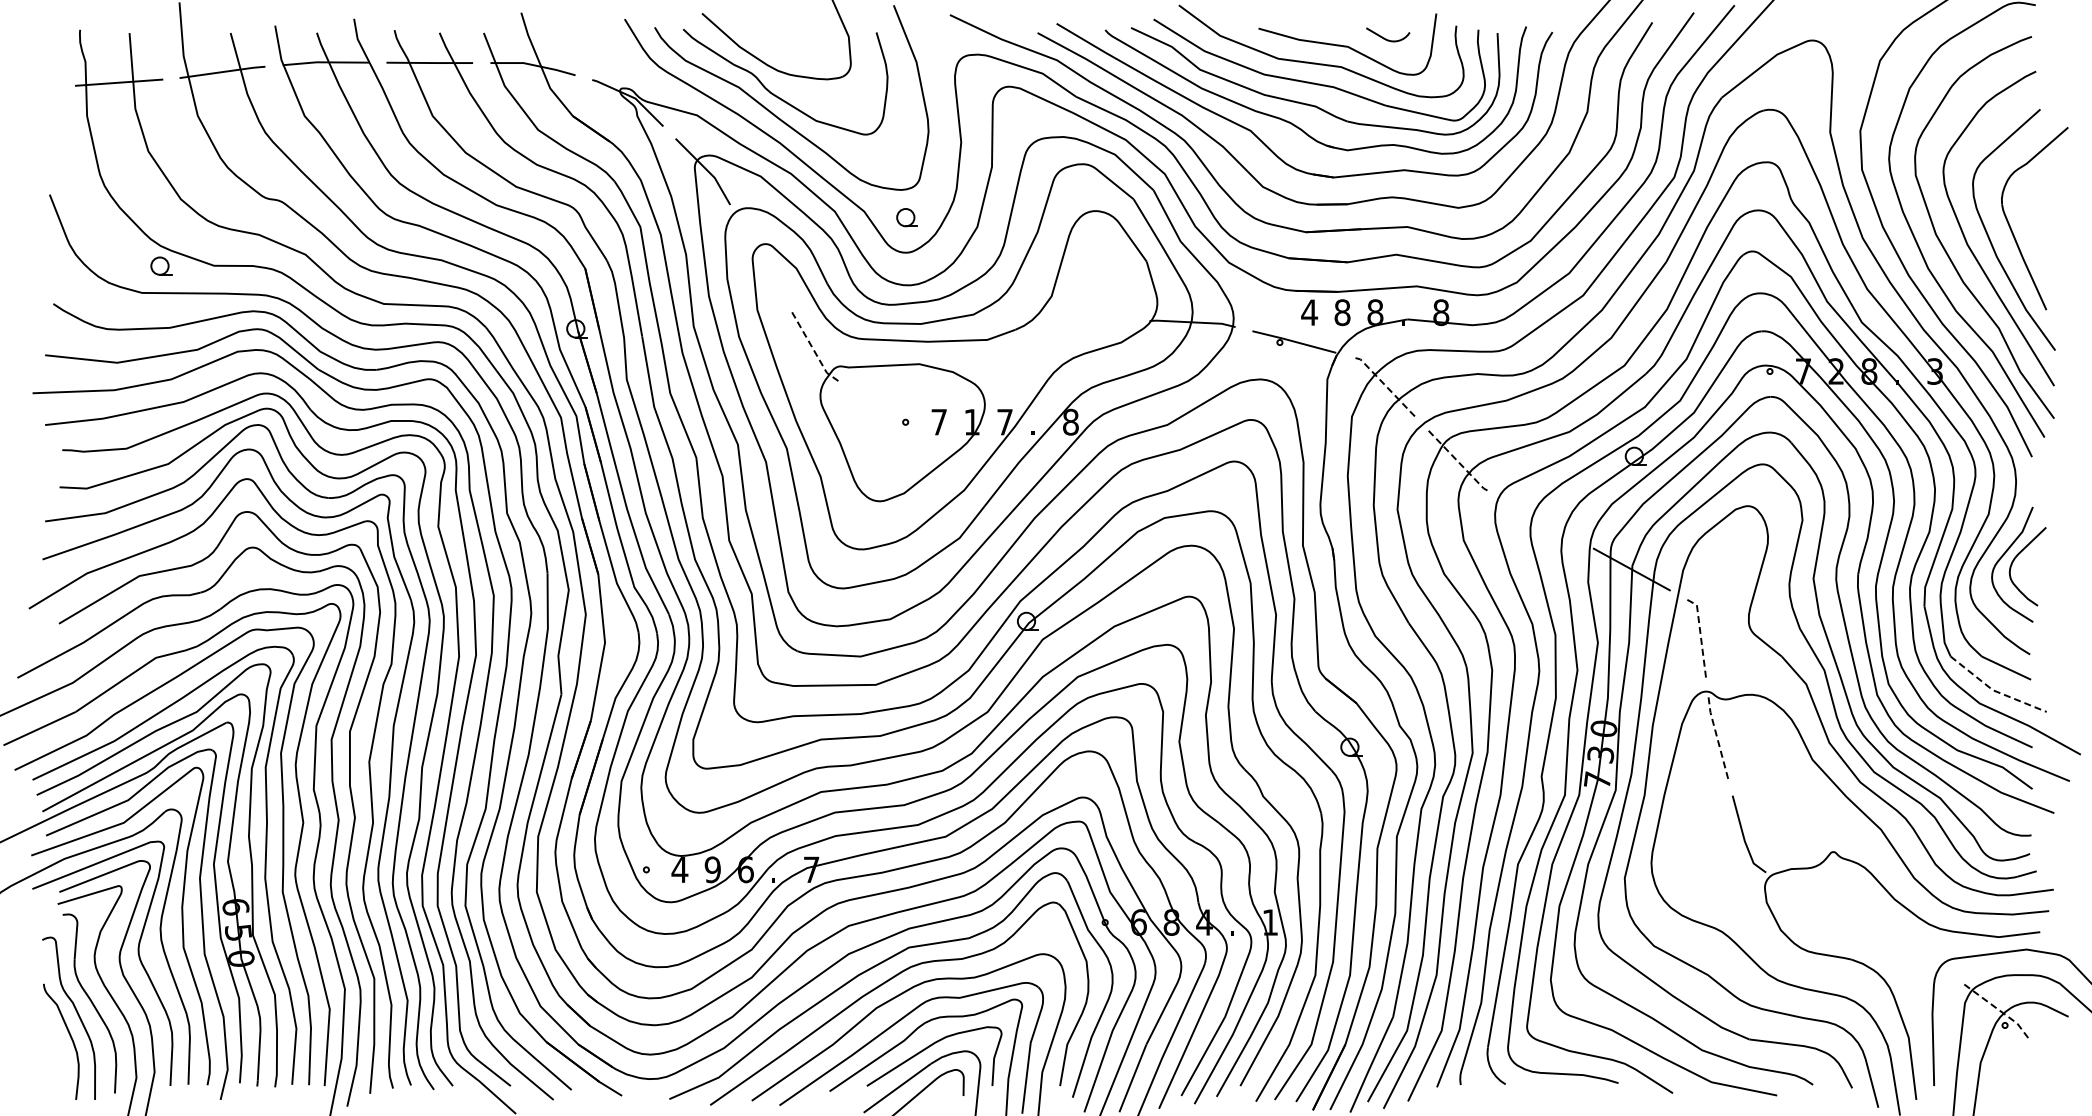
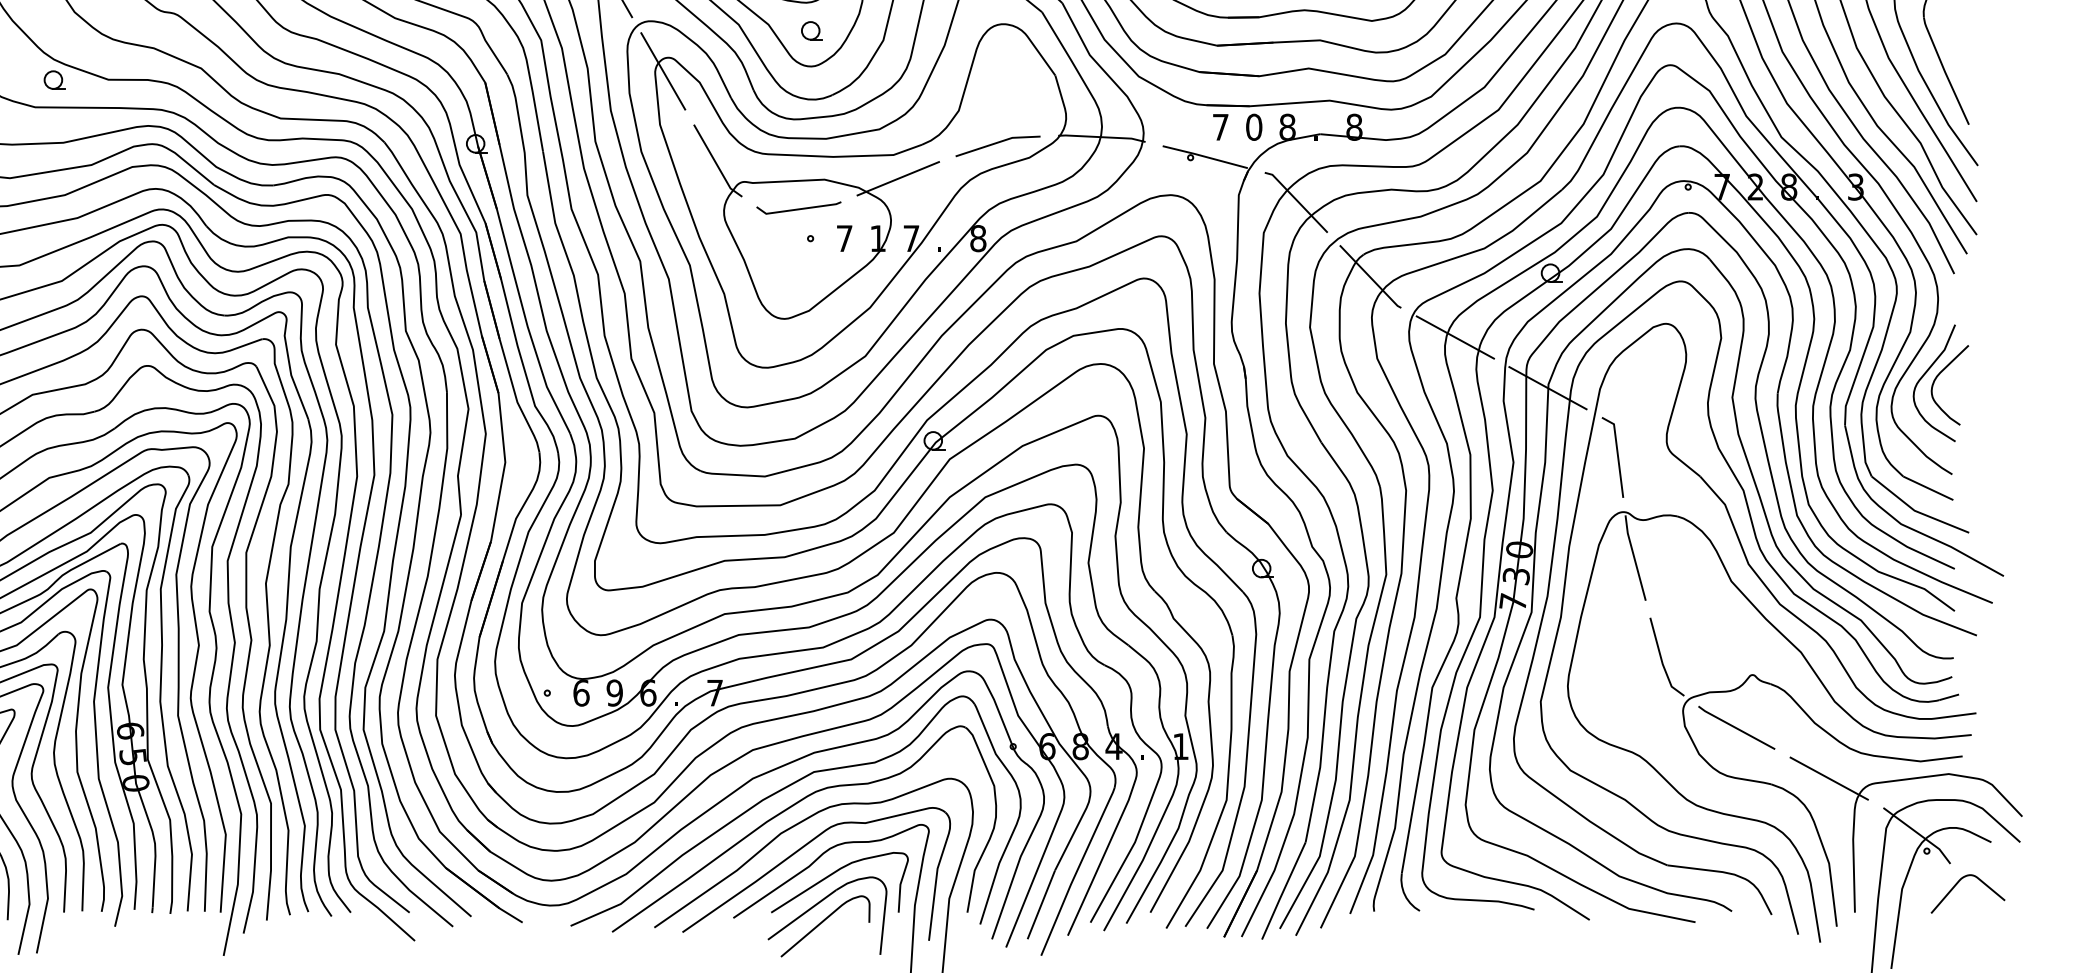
line: (760, 257) -> (663, 71), added
text: (1309, 312) -> (1220, 127), 4 -> 7
text: (1342, 312) -> (1254, 127), 8 -> 0
line: (1090, 328) -> (998, 143), added
line: (812, 347) -> (715, 162), dashed -> solid
line: (991, 362) -> (897, 177), added
line: (1384, 384) -> (1296, 200), dashed -> solid
line: (893, 392) -> (798, 208), added
line: (1457, 460) -> (1370, 277), dashed -> solid
line: (1540, 519) -> (1455, 337), added
line: (1700, 633) -> (1617, 453), dashed -> solid
line: (1993, 690) -> (1915, 511), dashed -> solid
line: (1716, 736) -> (1633, 557), dashed -> solid
text: (679, 870) -> (580, 693), 4 -> 6
line: (1817, 903) -> (1736, 727), added
line: (1908, 953) -> (1828, 778), added
line: (1997, 1008) -> (1919, 833), dashed -> solid
curve: (2034, 1059) -> (1956, 885), added

